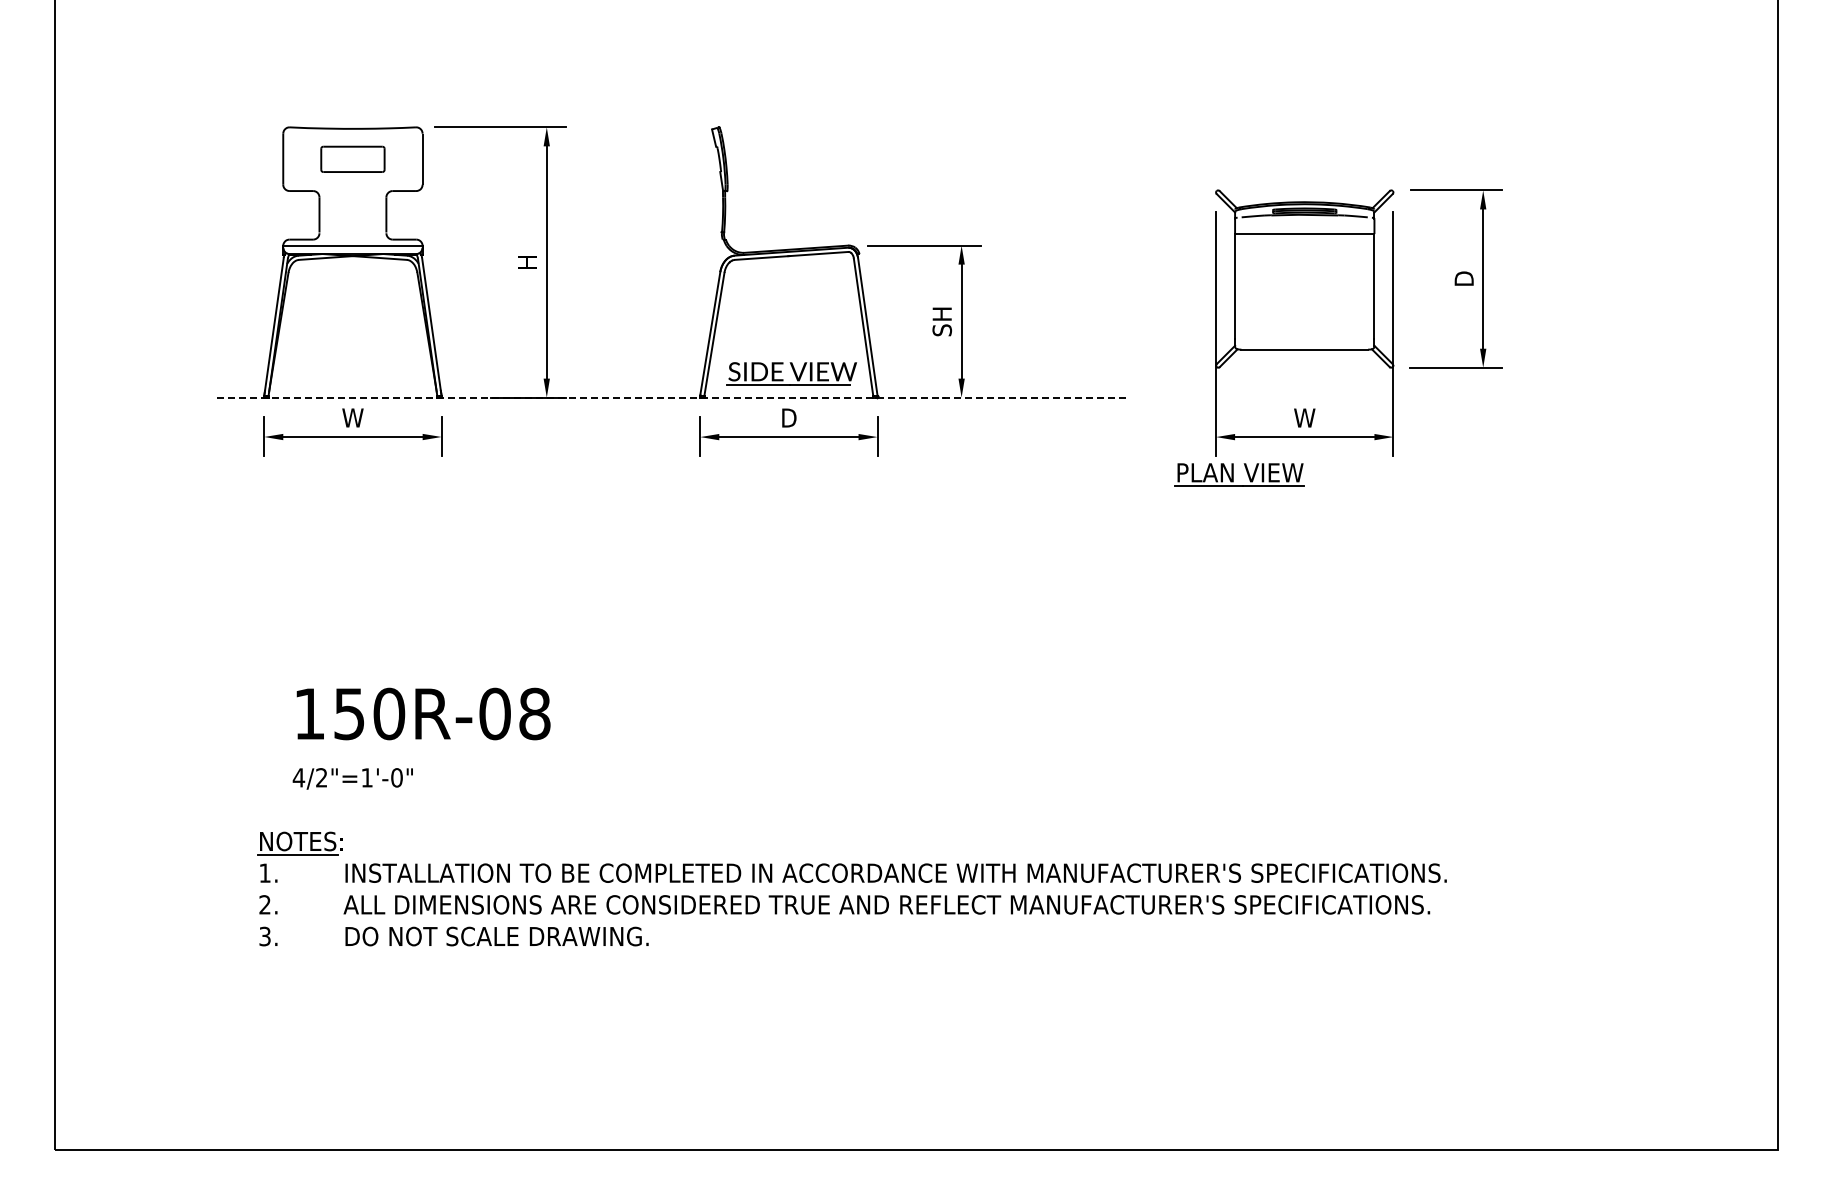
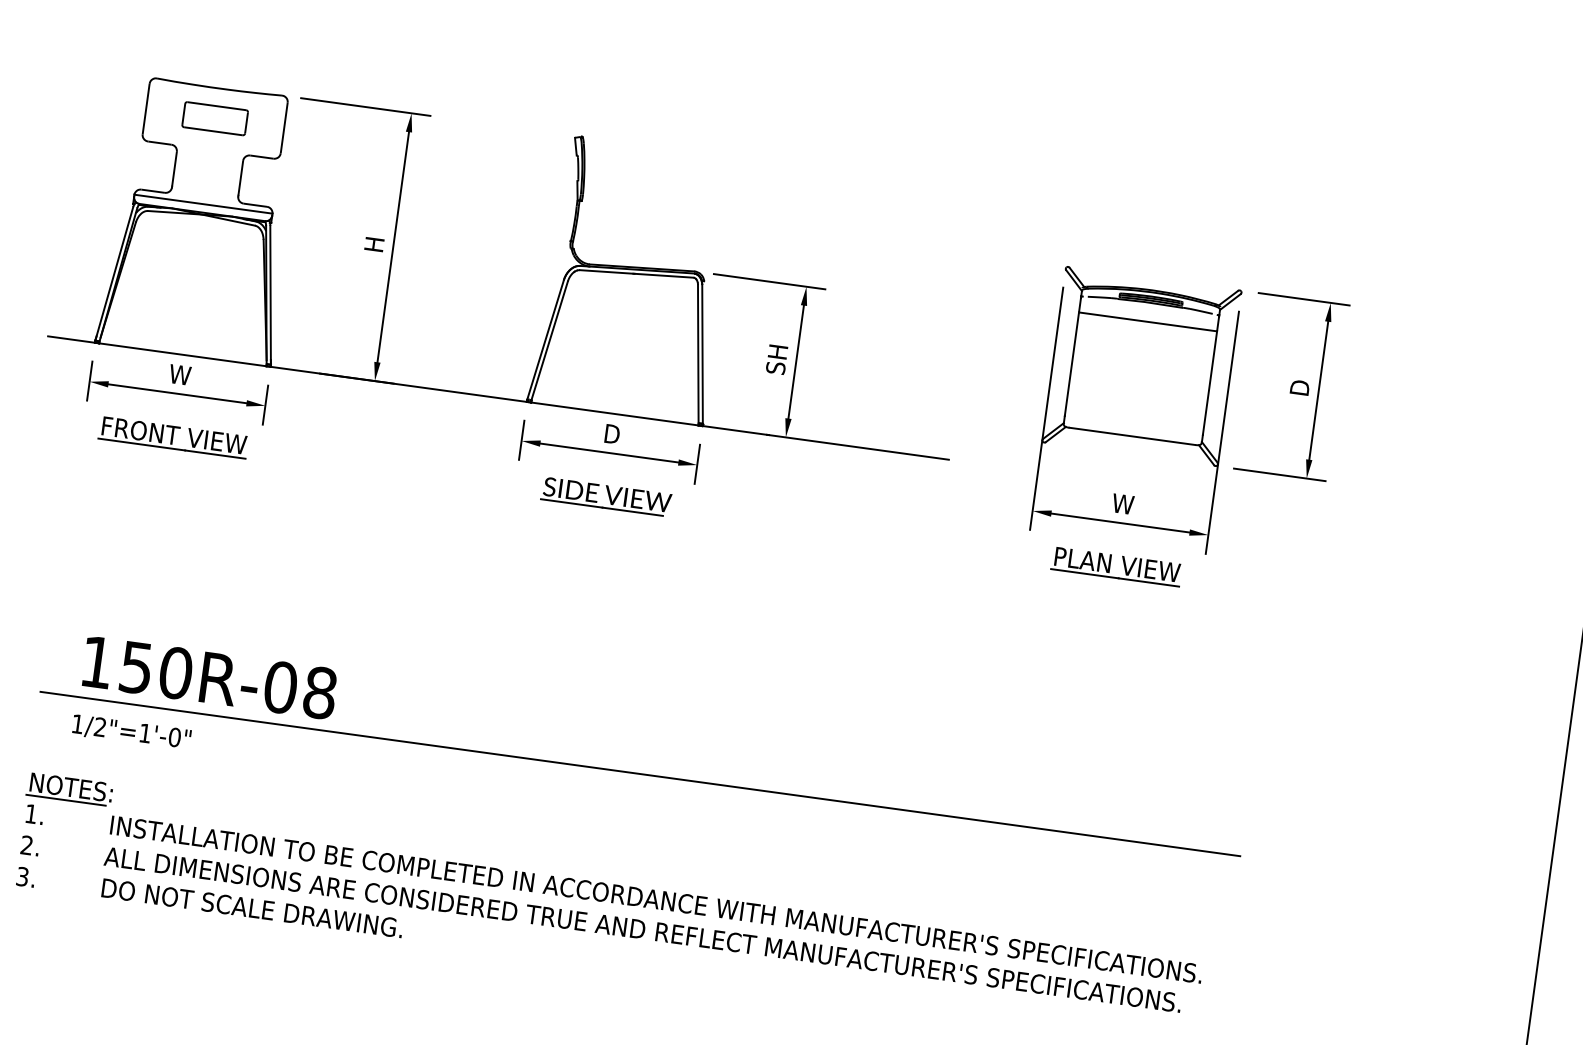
part: (791, 373) -> (606, 496), moved
line: (671, 397) -> (498, 397), dashed -> solid
part: (1239, 474) -> (1116, 566), moved
part: (354, 480) -> (173, 437), added
line: (862, 750) -> (639, 773), added
text: (298, 777) -> (77, 723), 4/2"=1'-0" -> 1/2"=1'-0"

